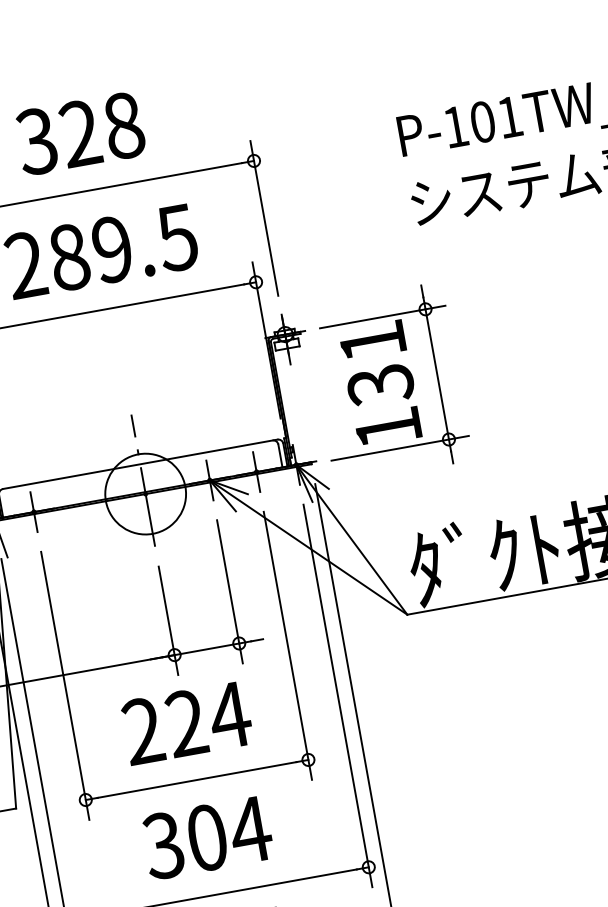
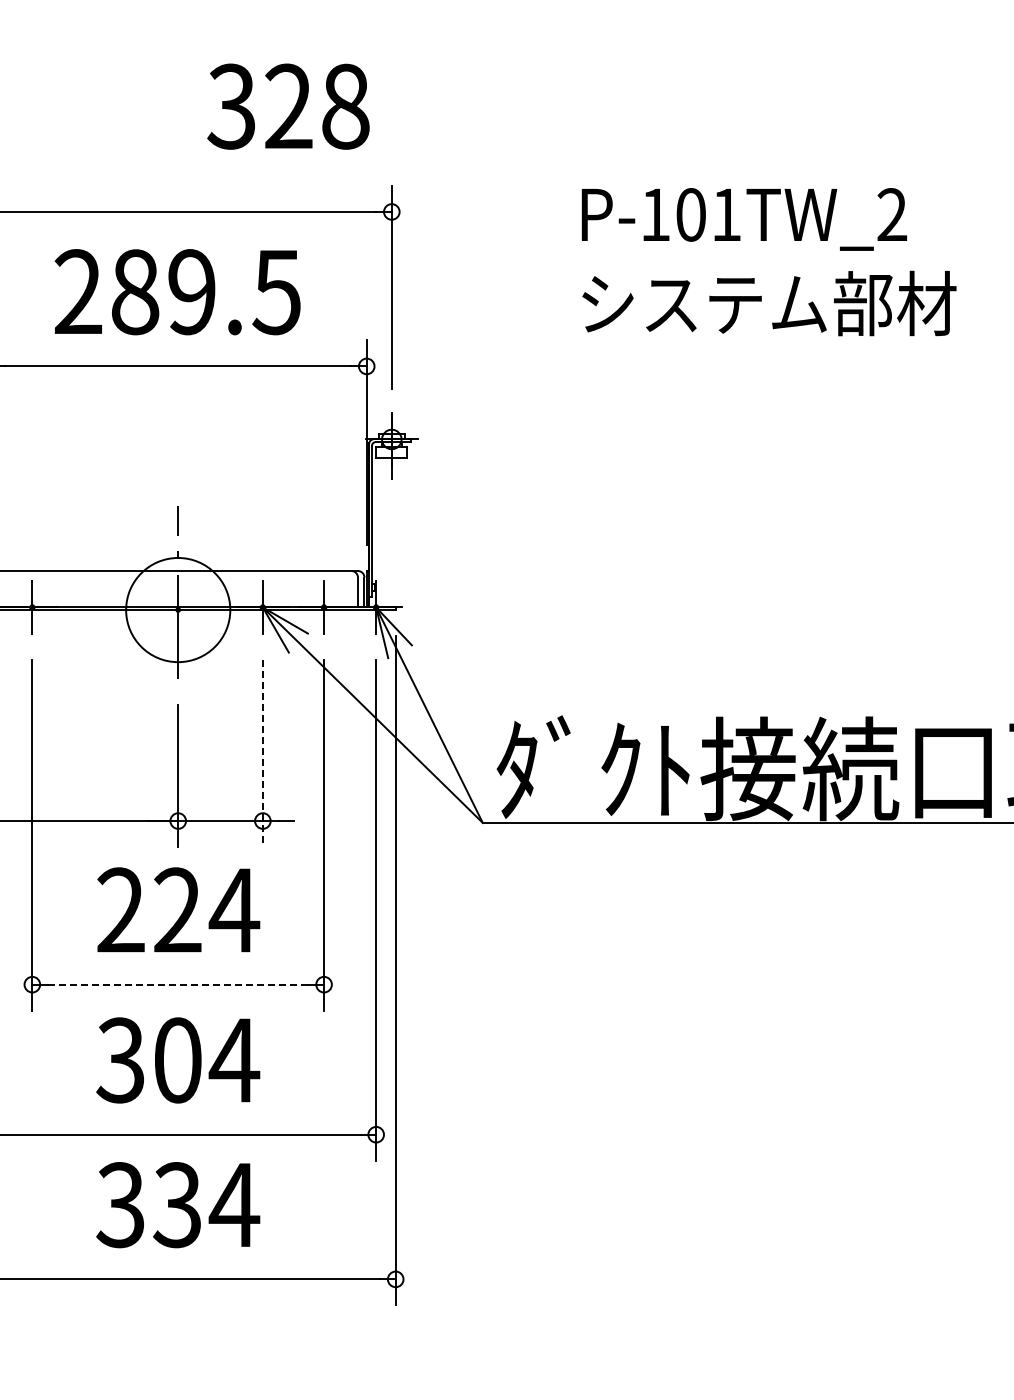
text: (80, 133) -> (288, 106), moved
part: (383, 382) -> (505, 522), removed
line: (229, 591) -> (262, 753), solid -> dashed
line: (197, 779) -> (178, 984), solid -> dashed

